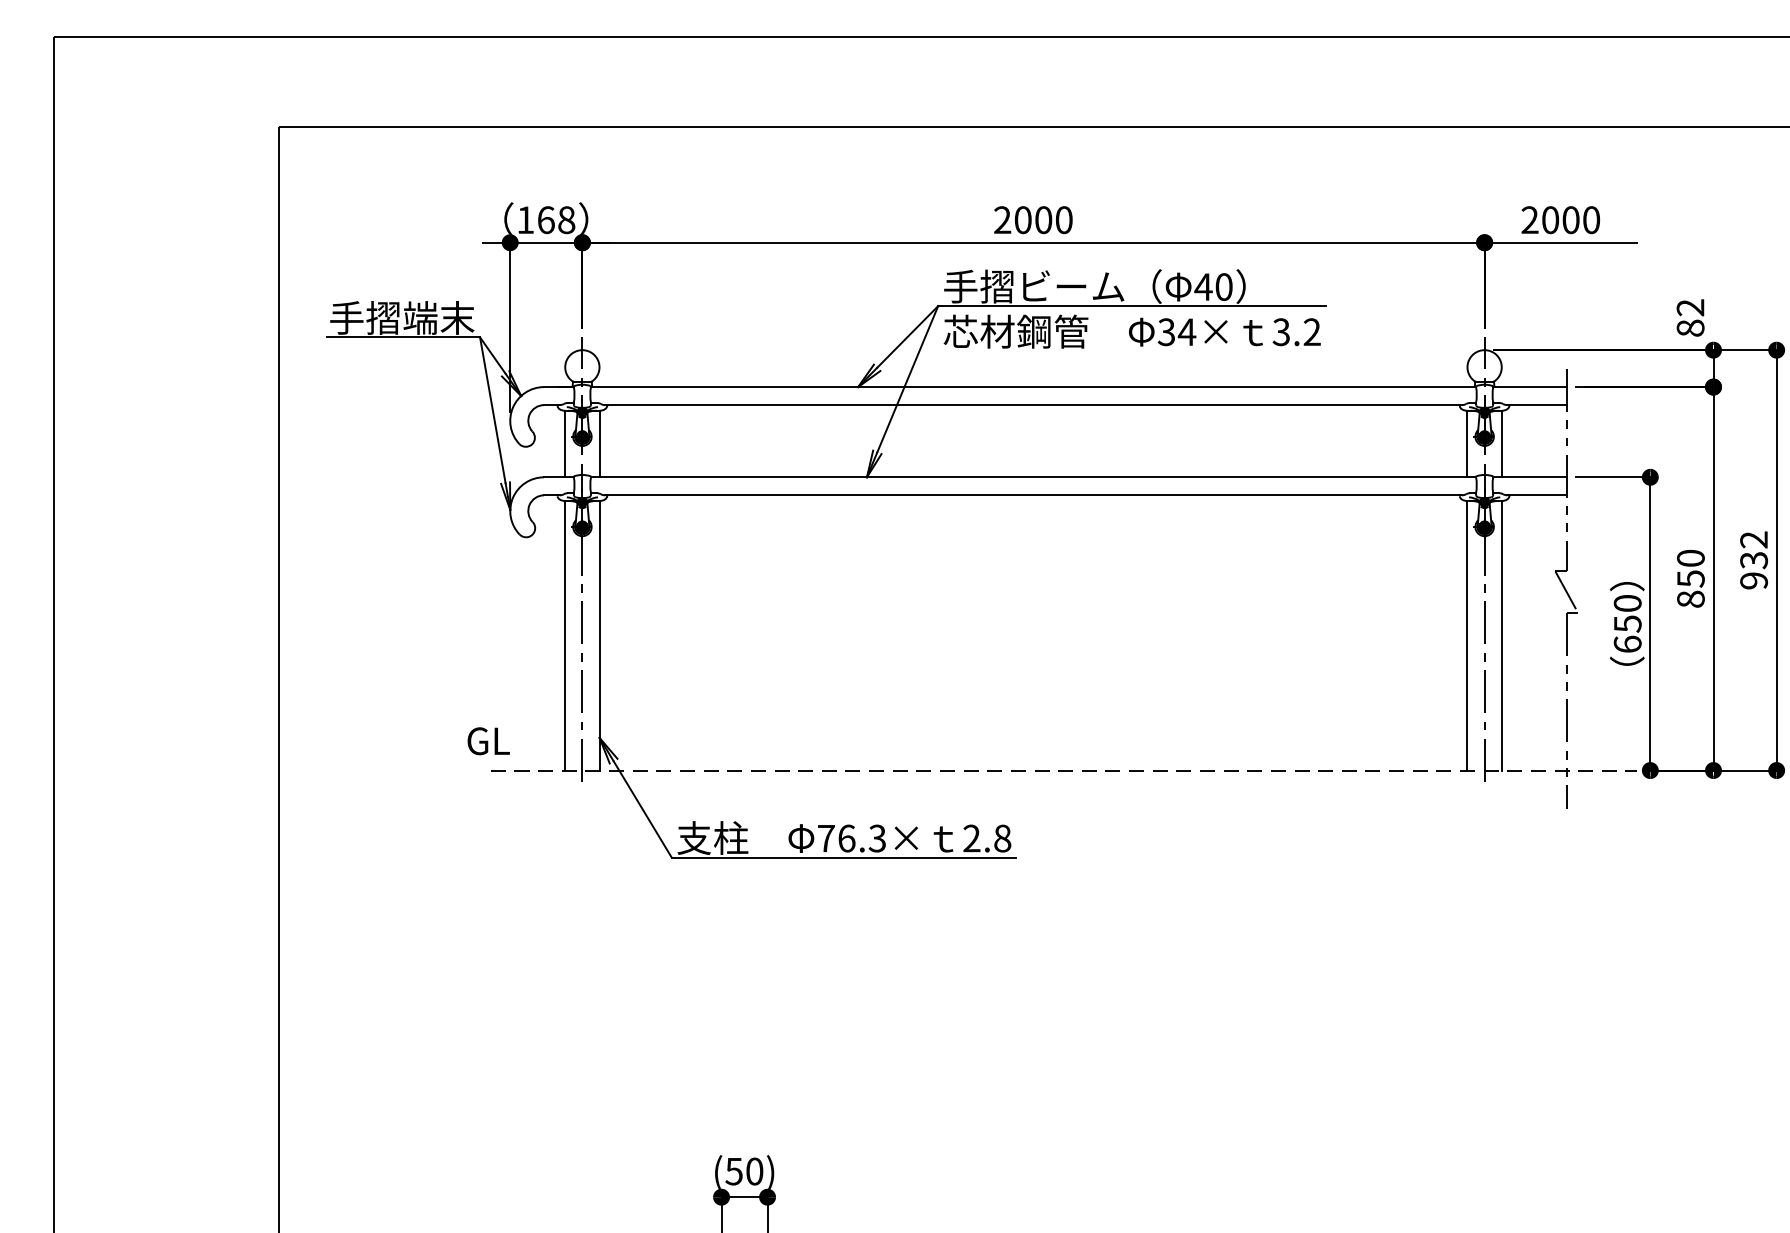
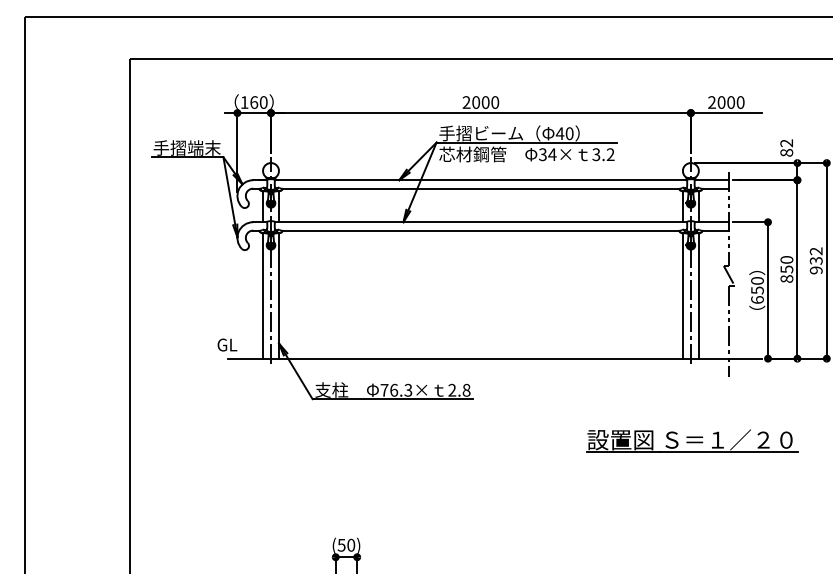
text: (566, 220) -> (263, 102), 168 -> 160
line: (1064, 770) -> (495, 358), dashed -> solid
part: (1488, 946) -> (692, 440), added

